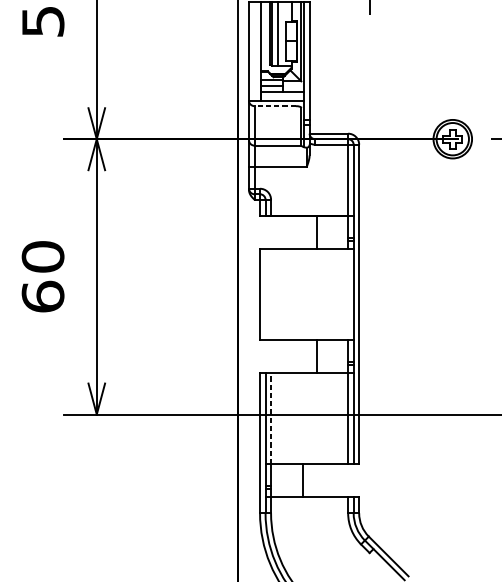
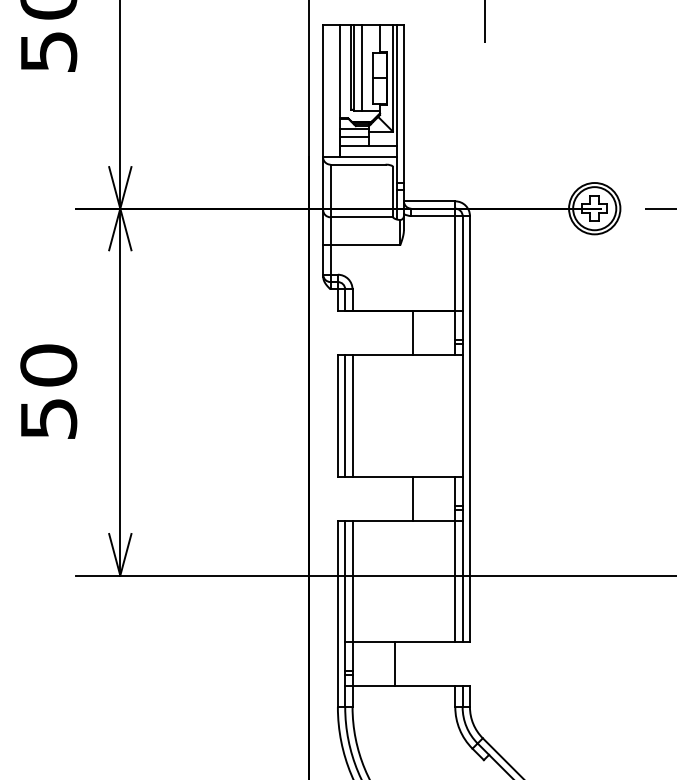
line: (275, 106) -> (358, 164), dashed -> solid
line: (265, 294) -> (345, 415), added
line: (271, 294) -> (352, 415), added
text: (42, 296) -> (48, 418), 60 -> 50
line: (271, 418) -> (352, 581), dashed -> solid

